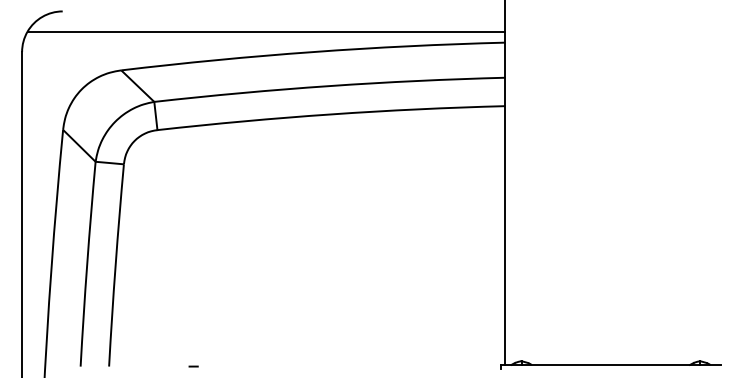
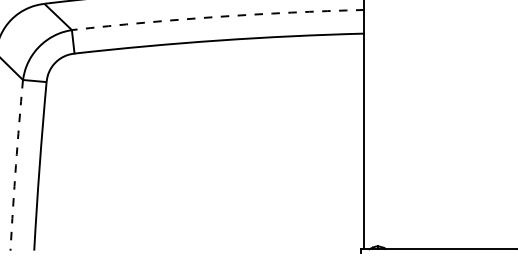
arc: (329, 86) -> (217, 17), solid -> dashed
arc: (87, 264) -> (16, 165), solid -> dashed
arc: (193, 366) -> (104, 250), removed

